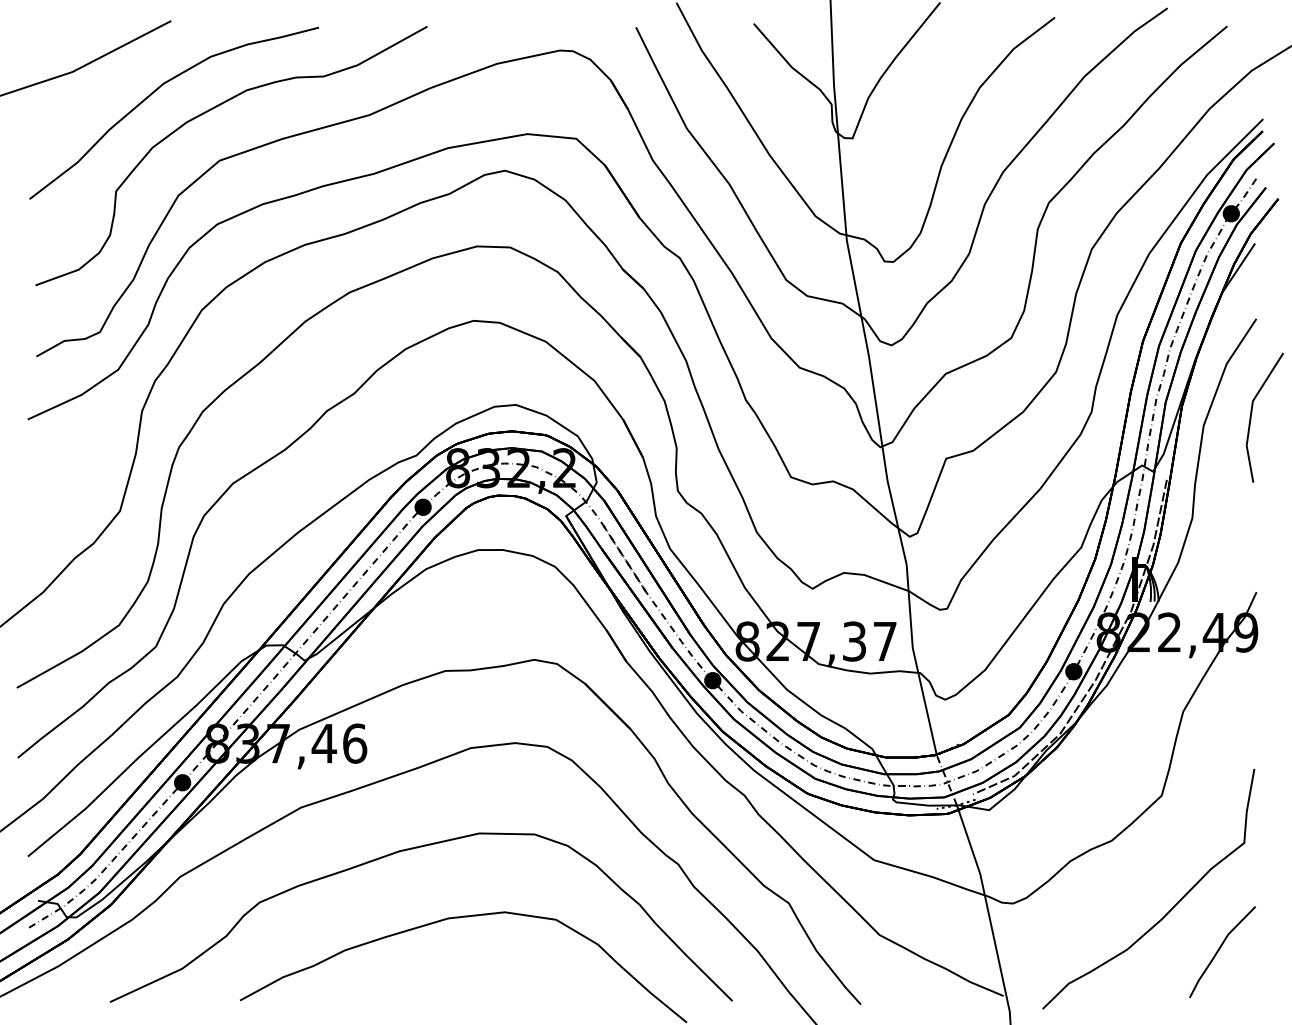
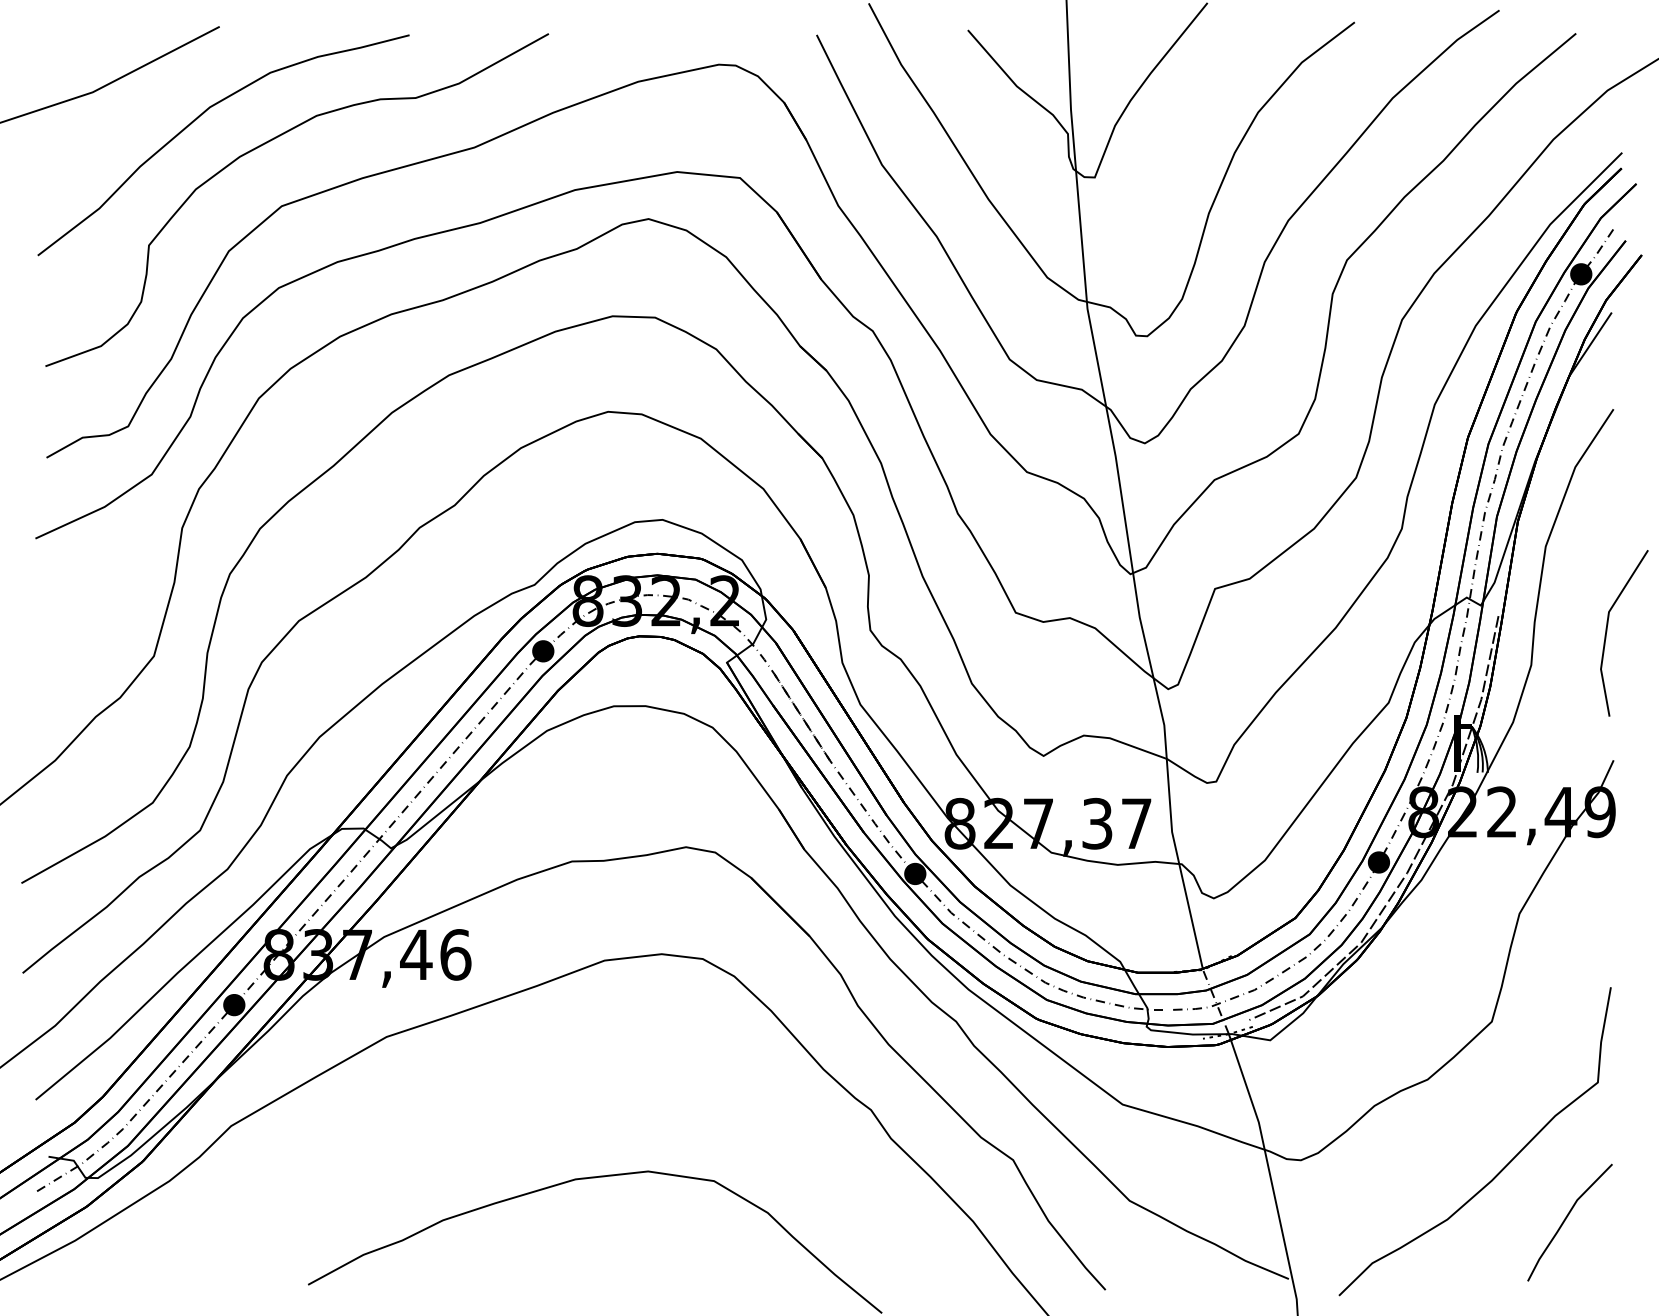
line: (1251, 416) -> (1607, 631), moved
curve: (406, 850) -> (521, 1092), removed

